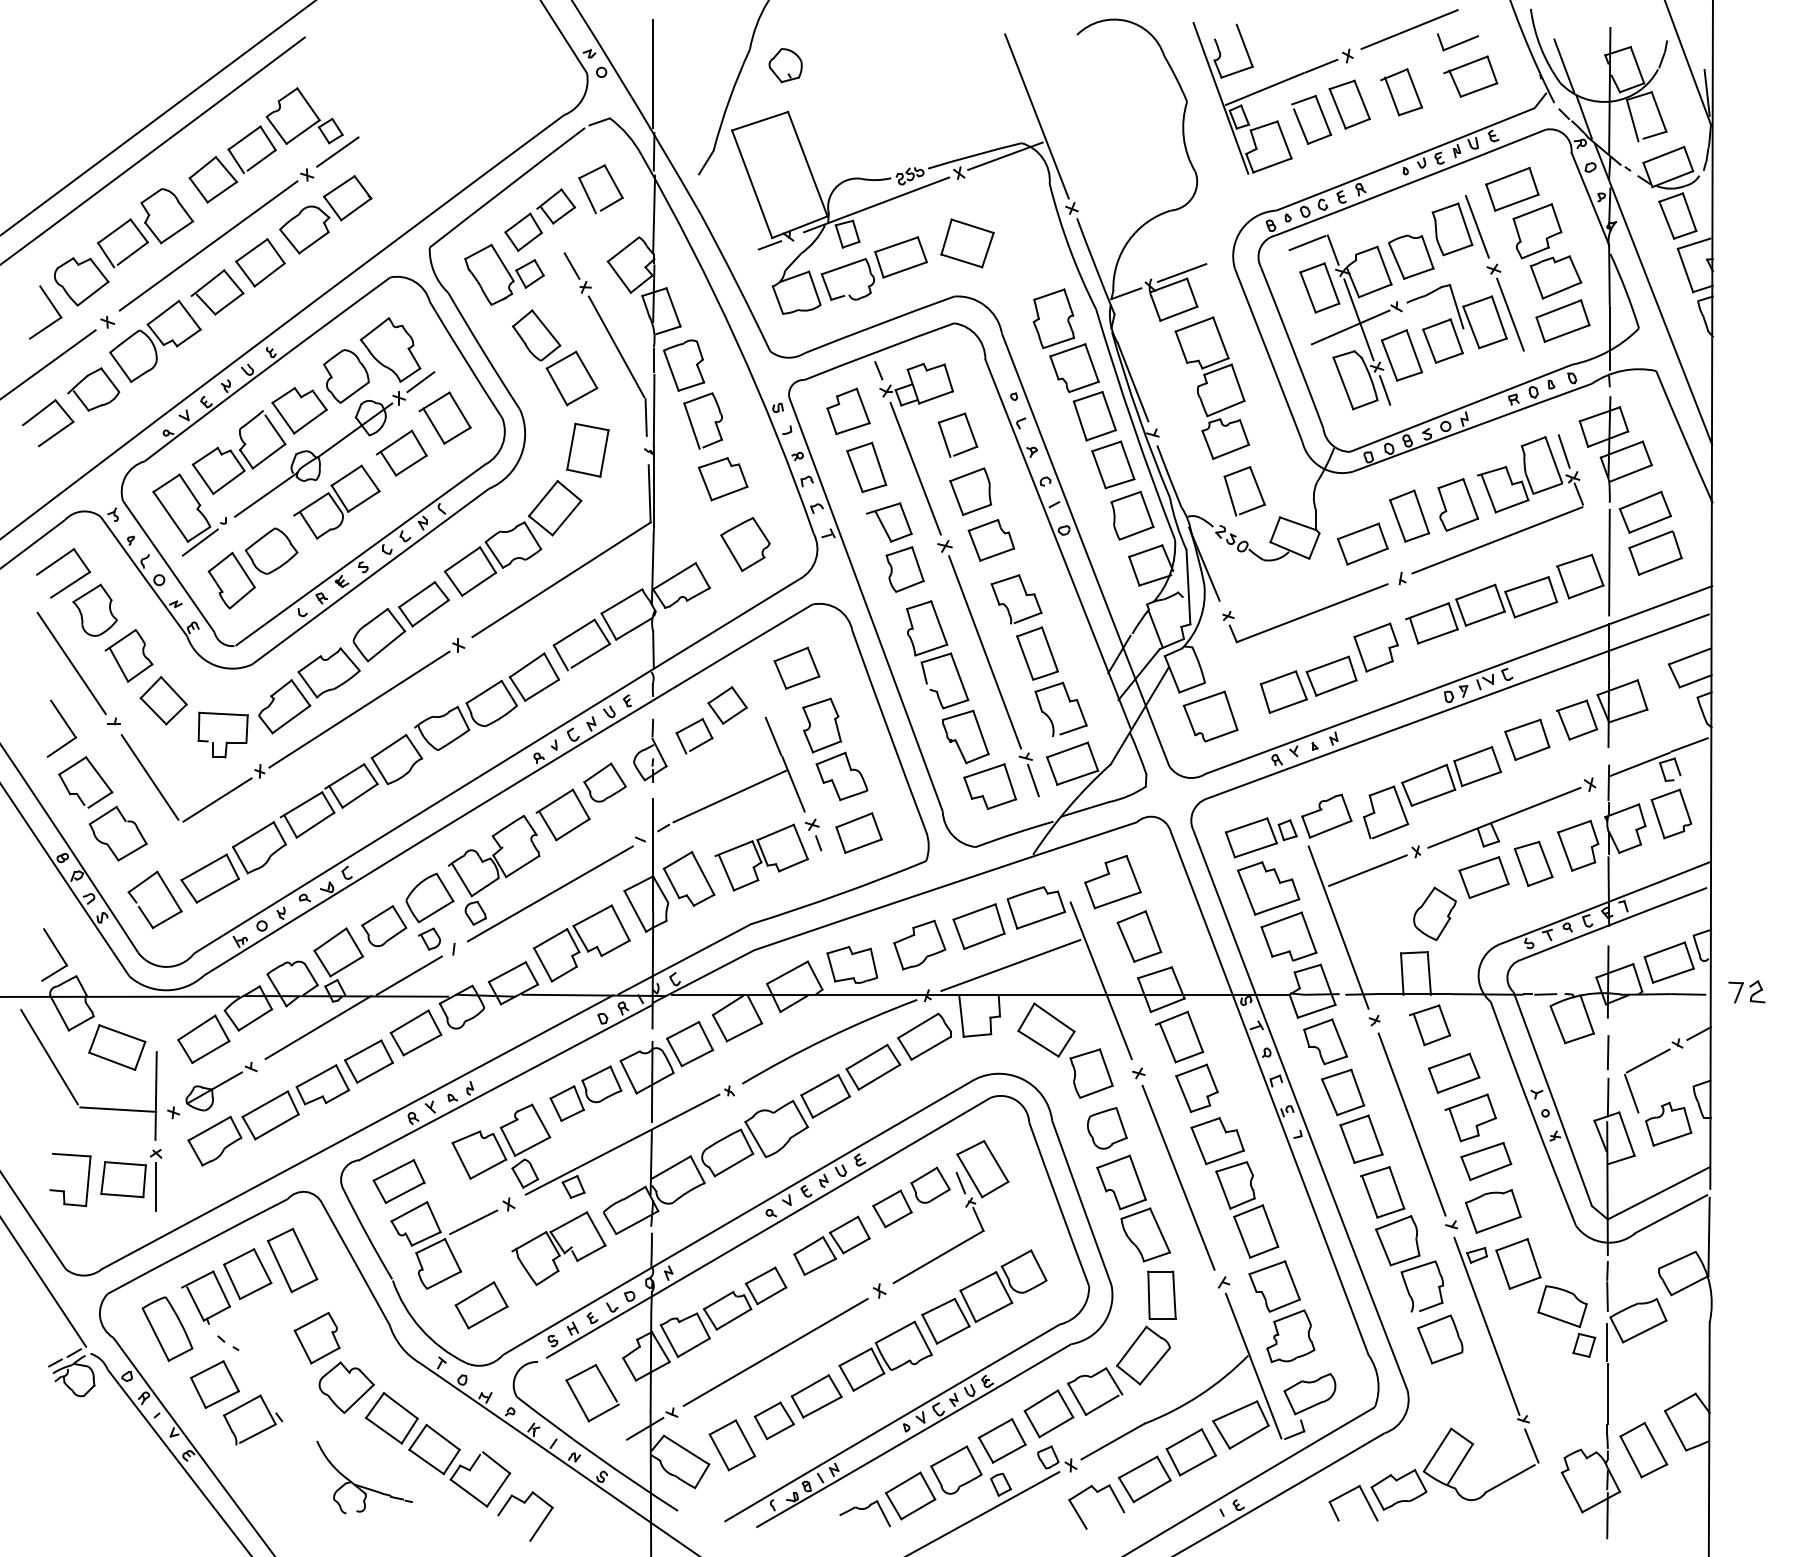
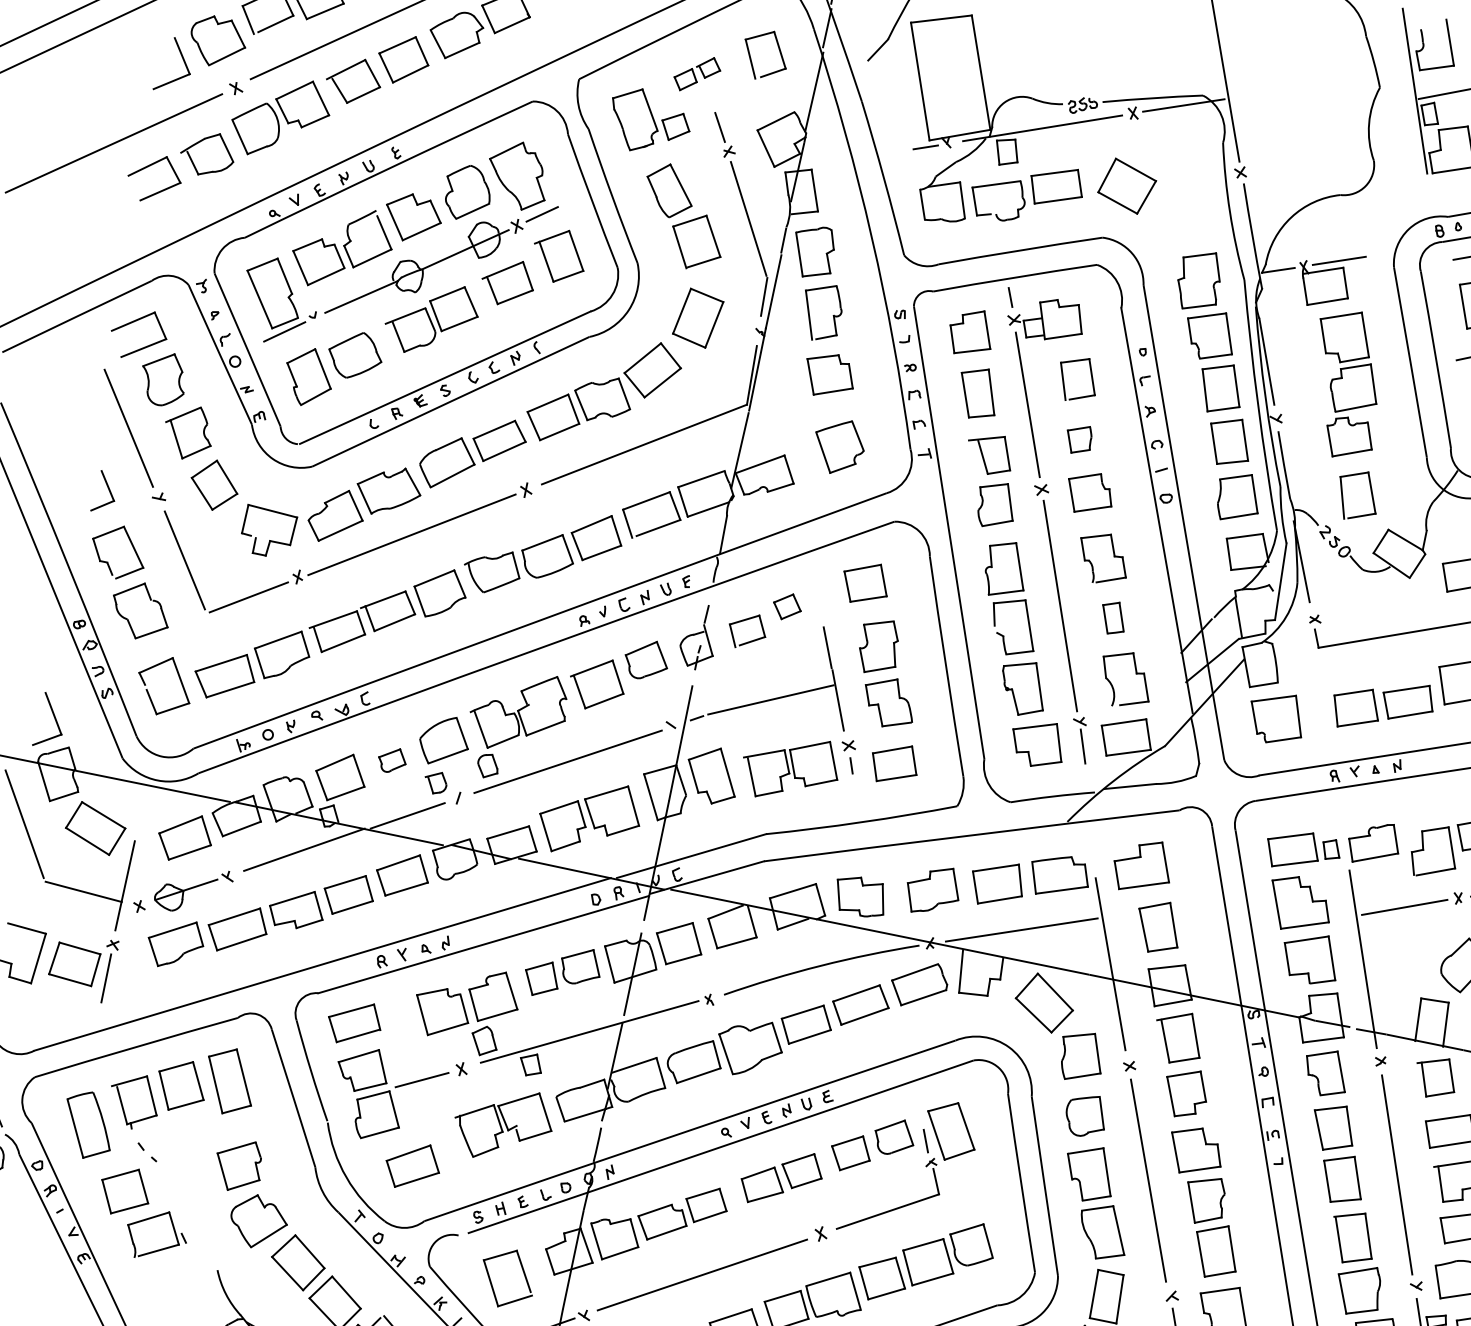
part: (540, 219) -> (697, 73), size x0.6
part: (970, 491) -> (1078, 439), size x0.6
part: (1037, 653) -> (1113, 618), size x0.6
part: (727, 705) -> (787, 606), size x0.7
part: (61, 728) -> (104, 492), size x0.7
part: (384, 926) -> (392, 760), size x0.6

